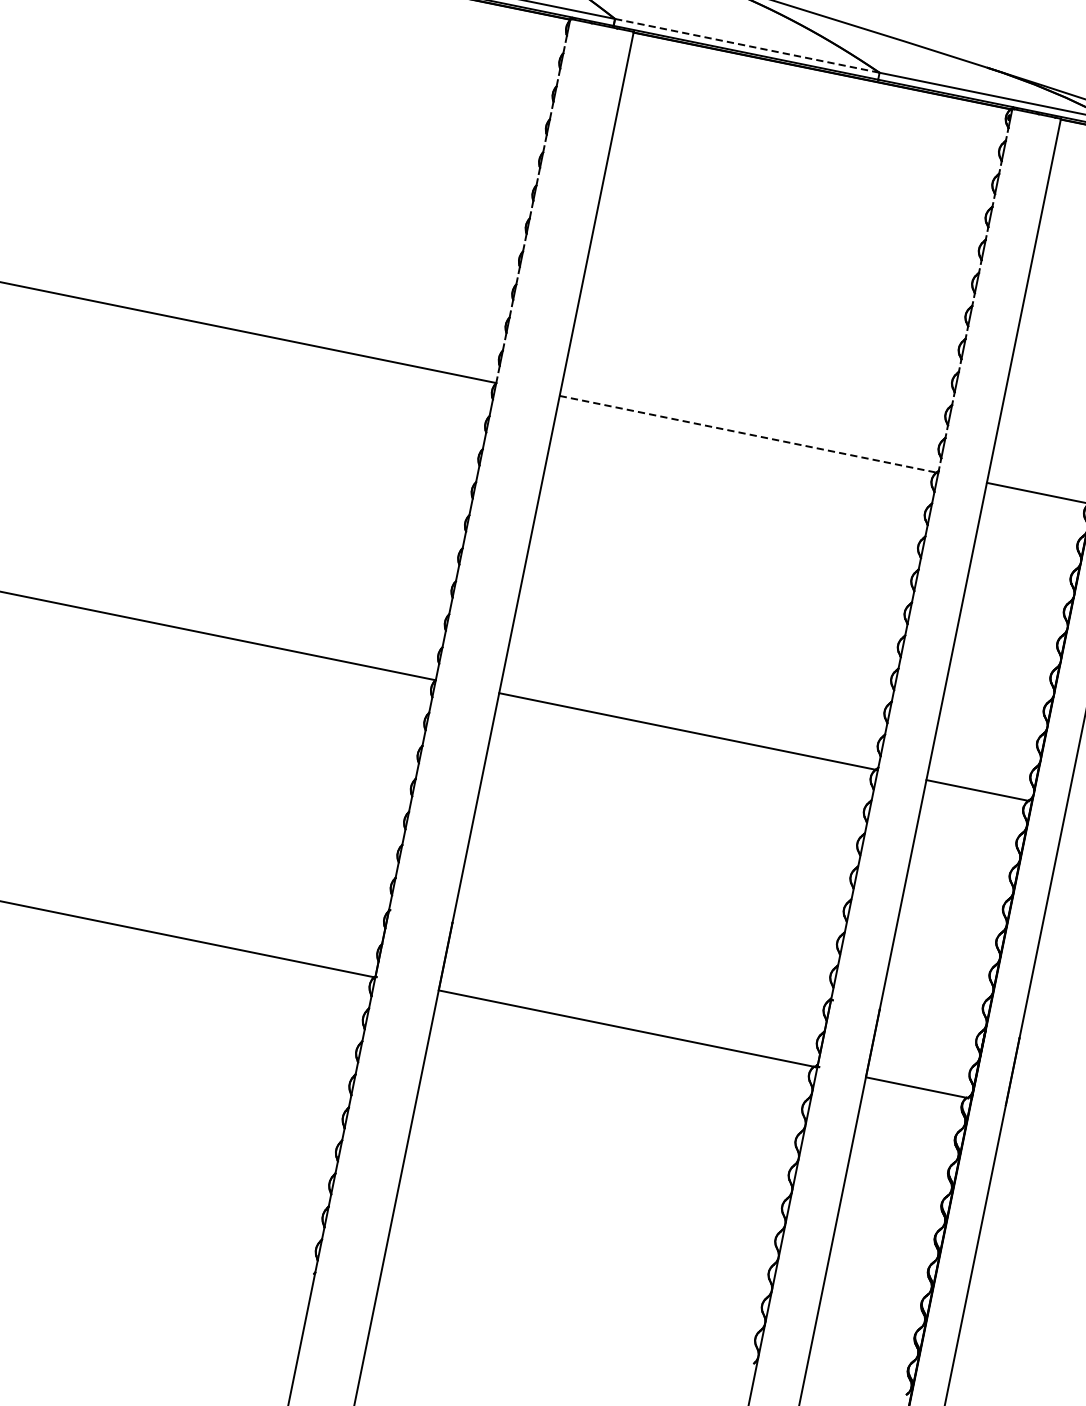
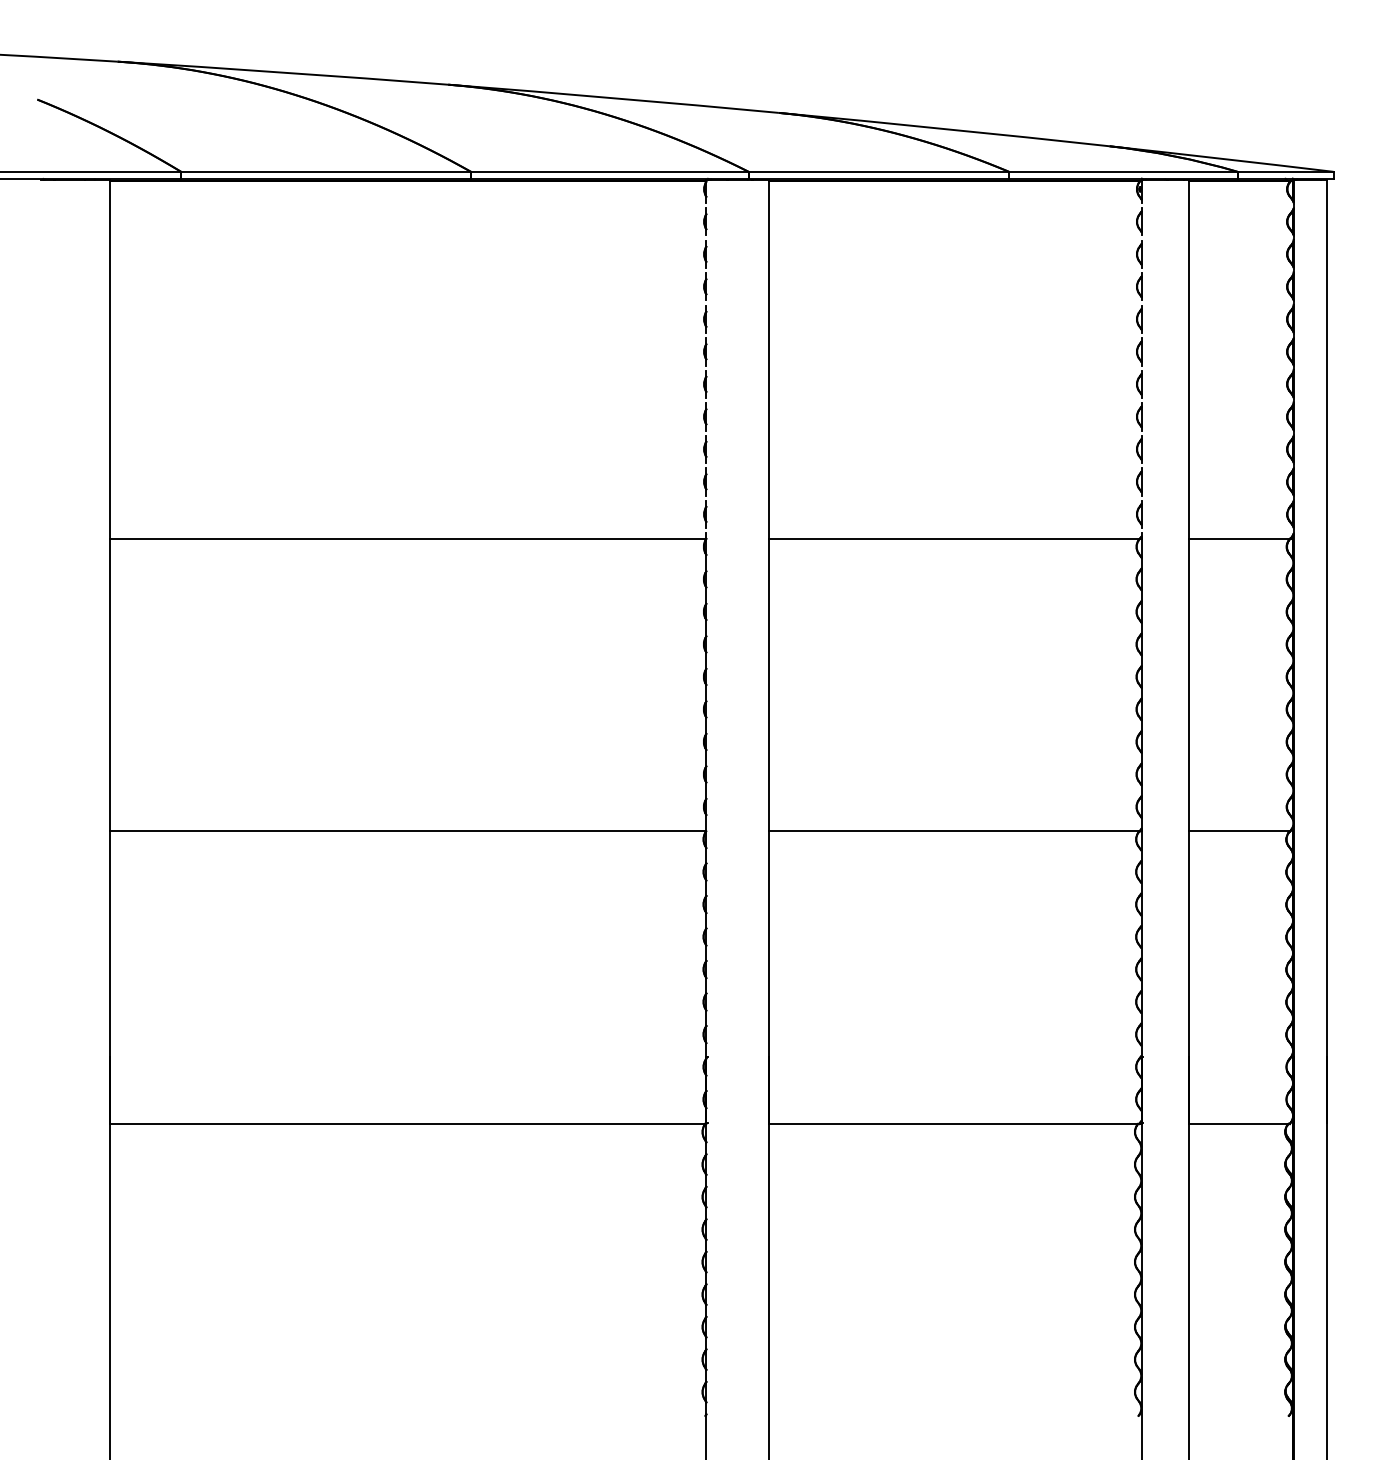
line: (748, 45) -> (879, 171), dashed -> solid
line: (748, 434) -> (954, 538), dashed -> solid

